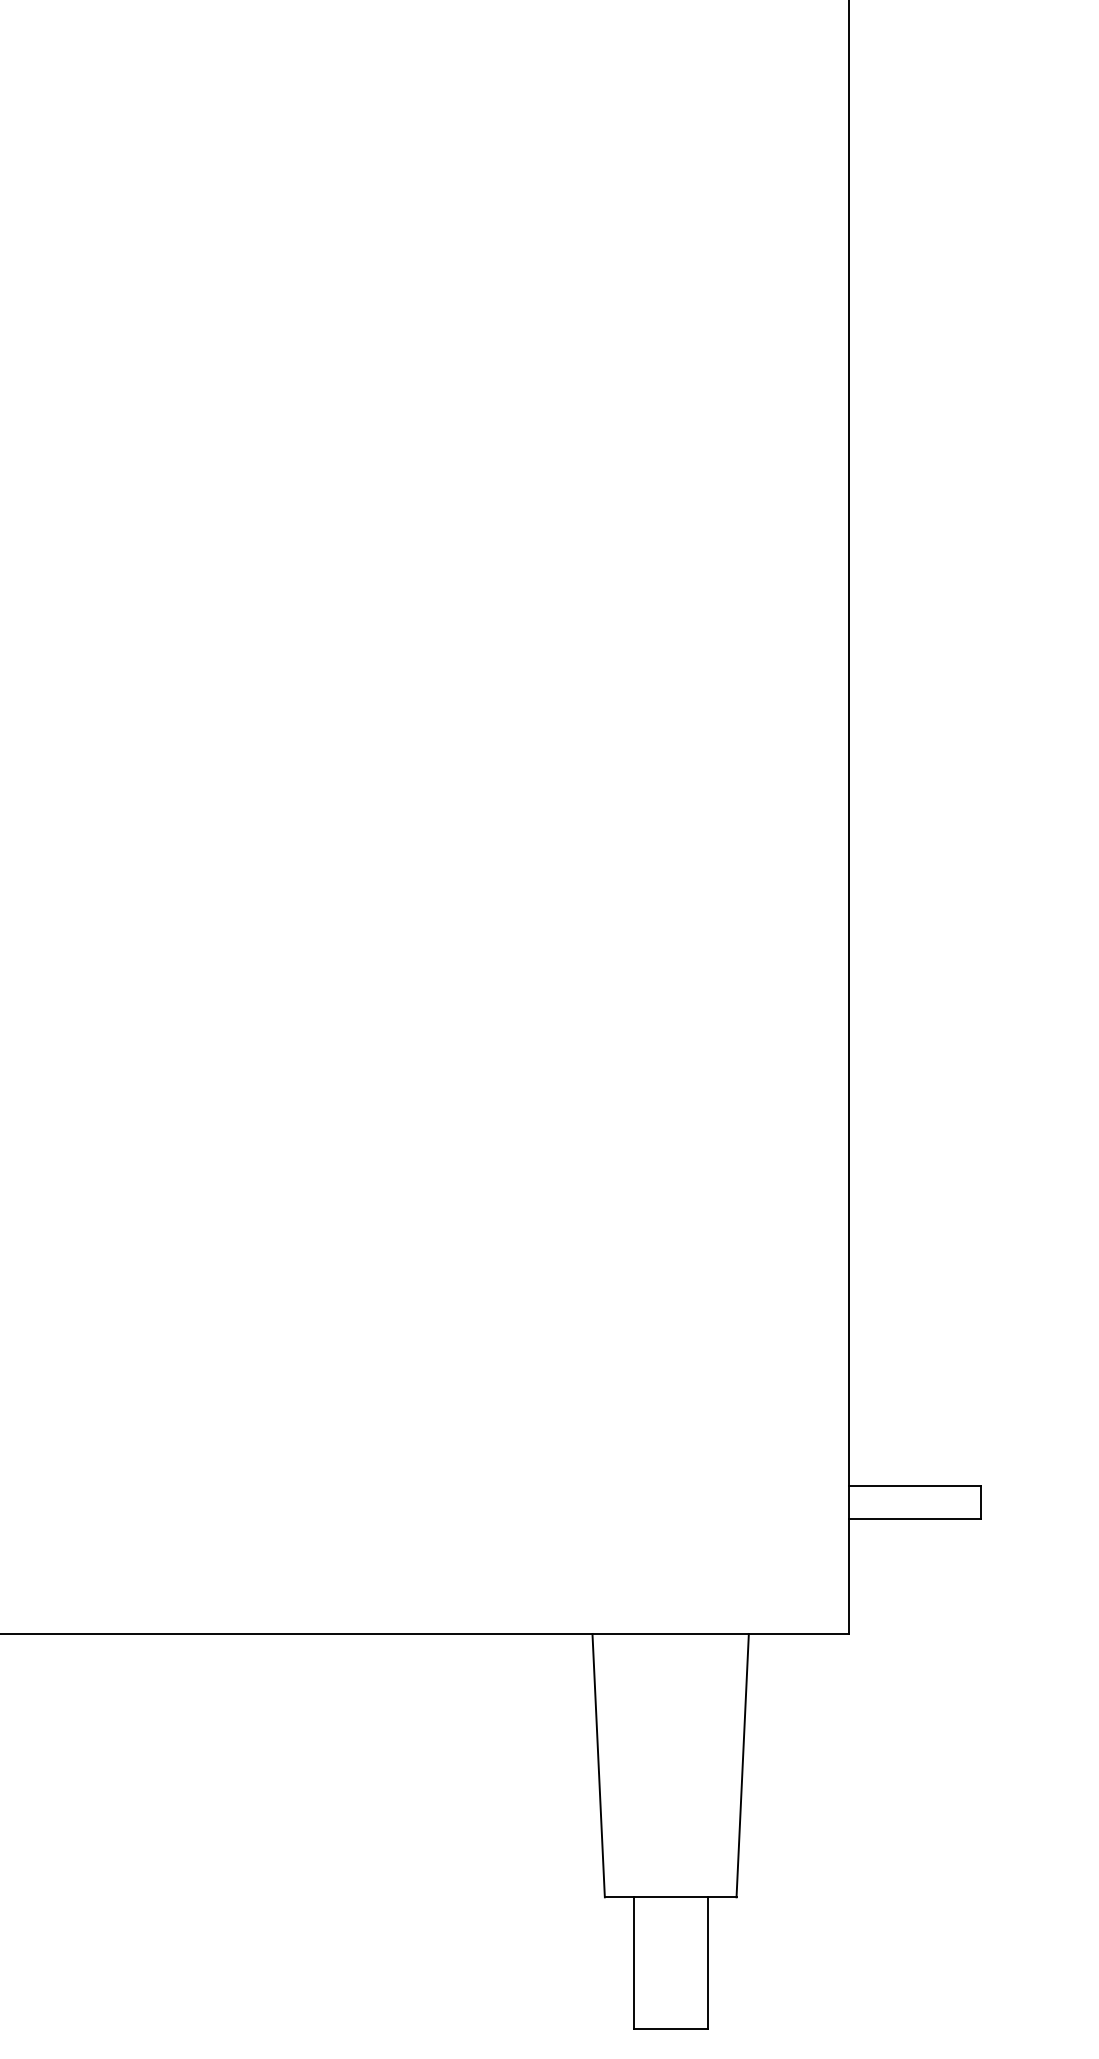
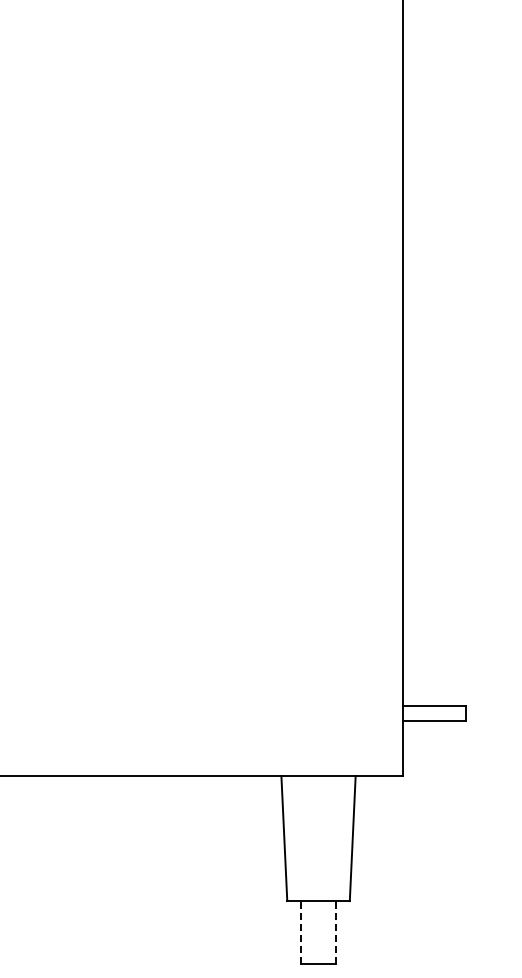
line: (632, 1961) -> (300, 931), solid -> dashed
line: (708, 1961) -> (336, 931), solid -> dashed

